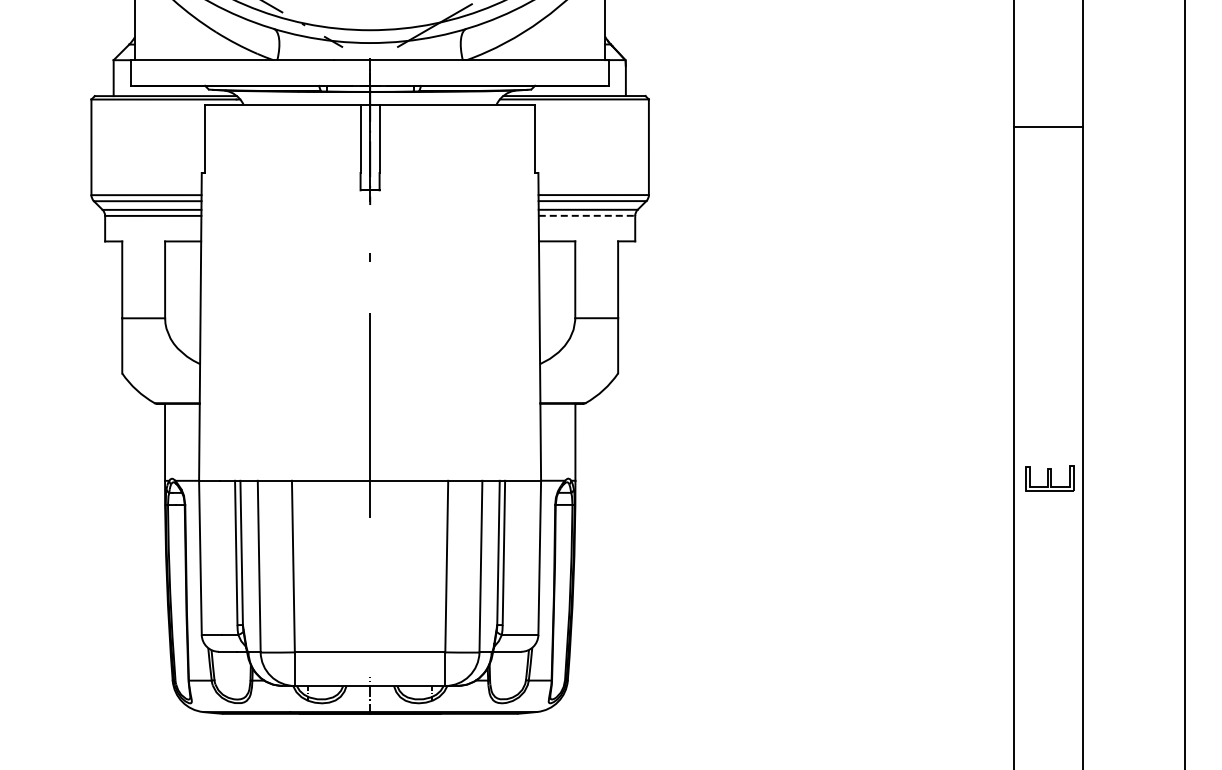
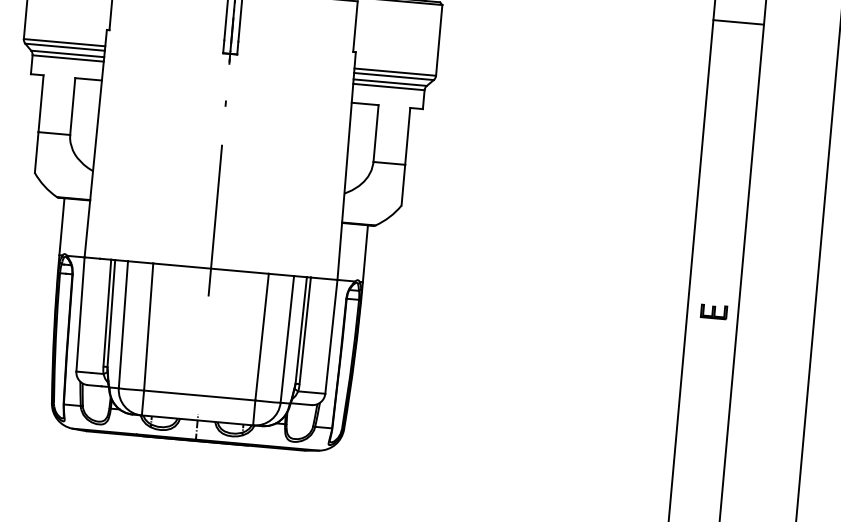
line: (1048, 127) -> (738, 22), moved
line: (587, 215) -> (389, 86), dashed -> solid
part: (1049, 478) -> (713, 311), size x0.71

